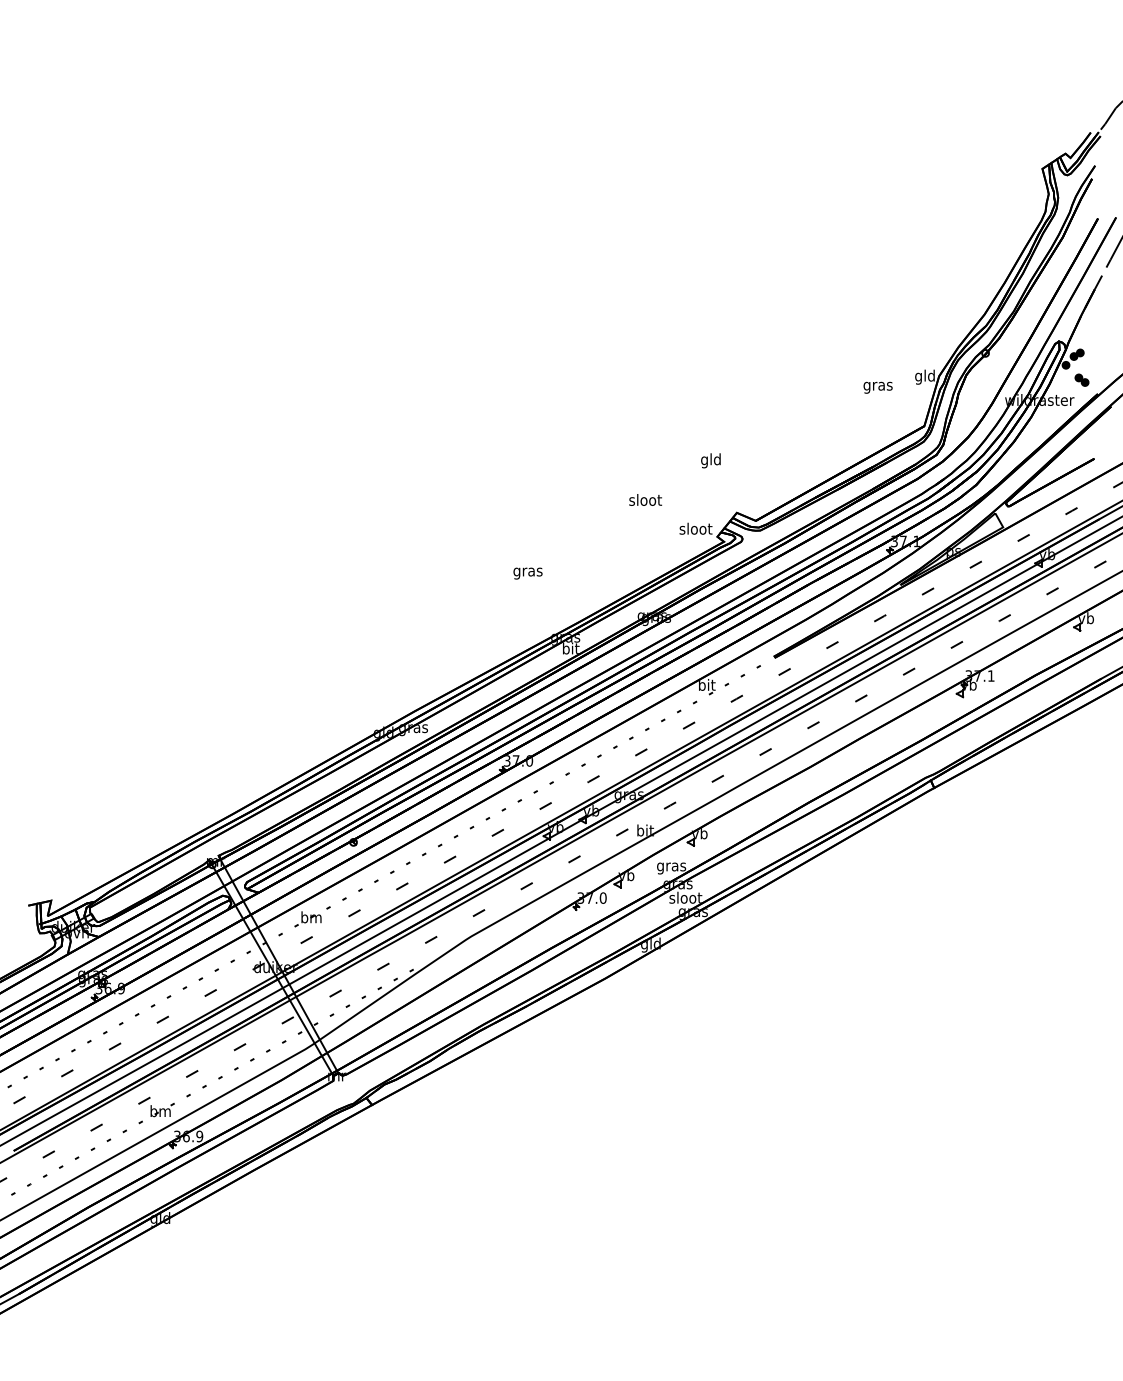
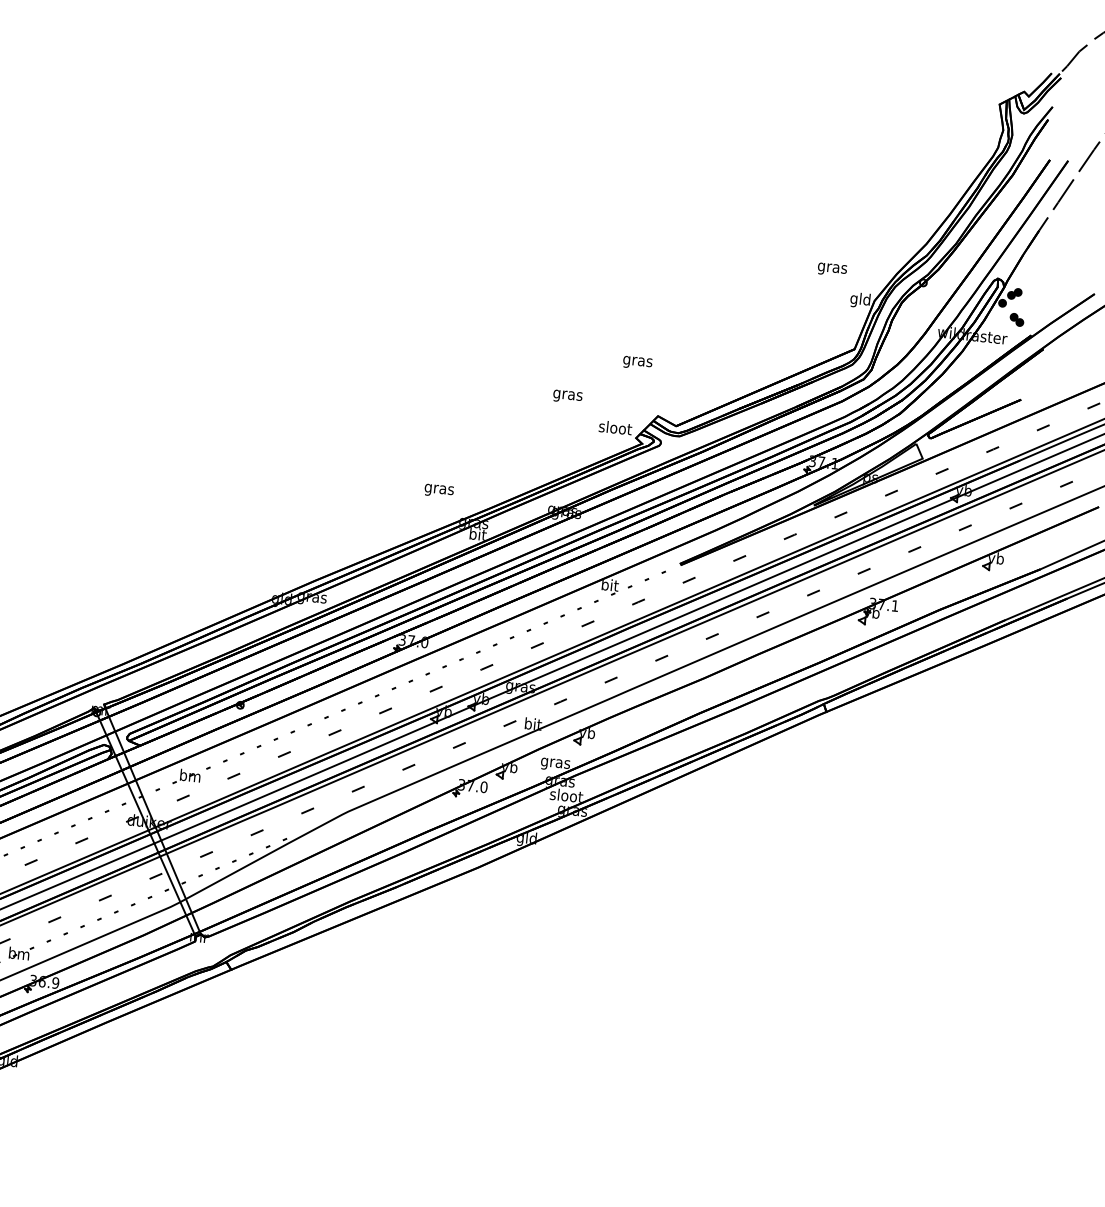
text: (877, 387) -> (831, 269), moved
text: (710, 460) -> (637, 361), gld -> gras
text: (645, 501) -> (567, 395), sloot -> gras
text: (527, 573) -> (438, 490), moved

